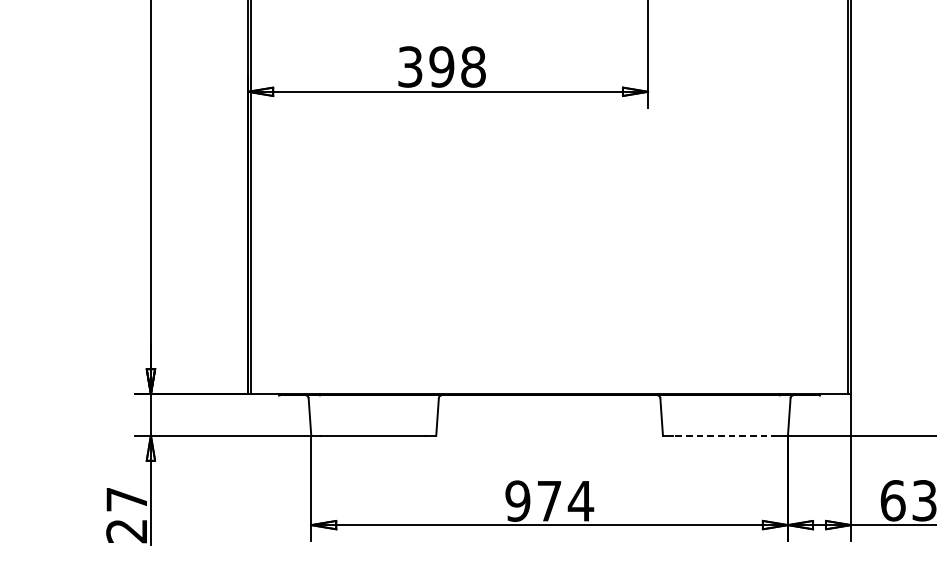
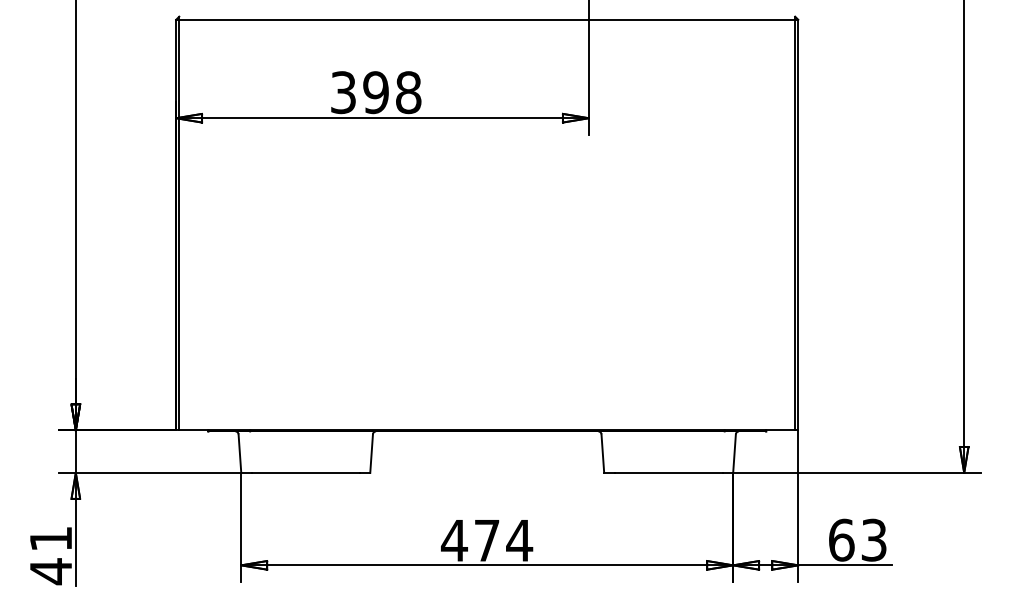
line: (725, 435) -> (668, 472), dashed -> solid
text: (517, 501) -> (454, 540), 974 -> 474
text: (126, 516) -> (50, 556), 27 -> 41

